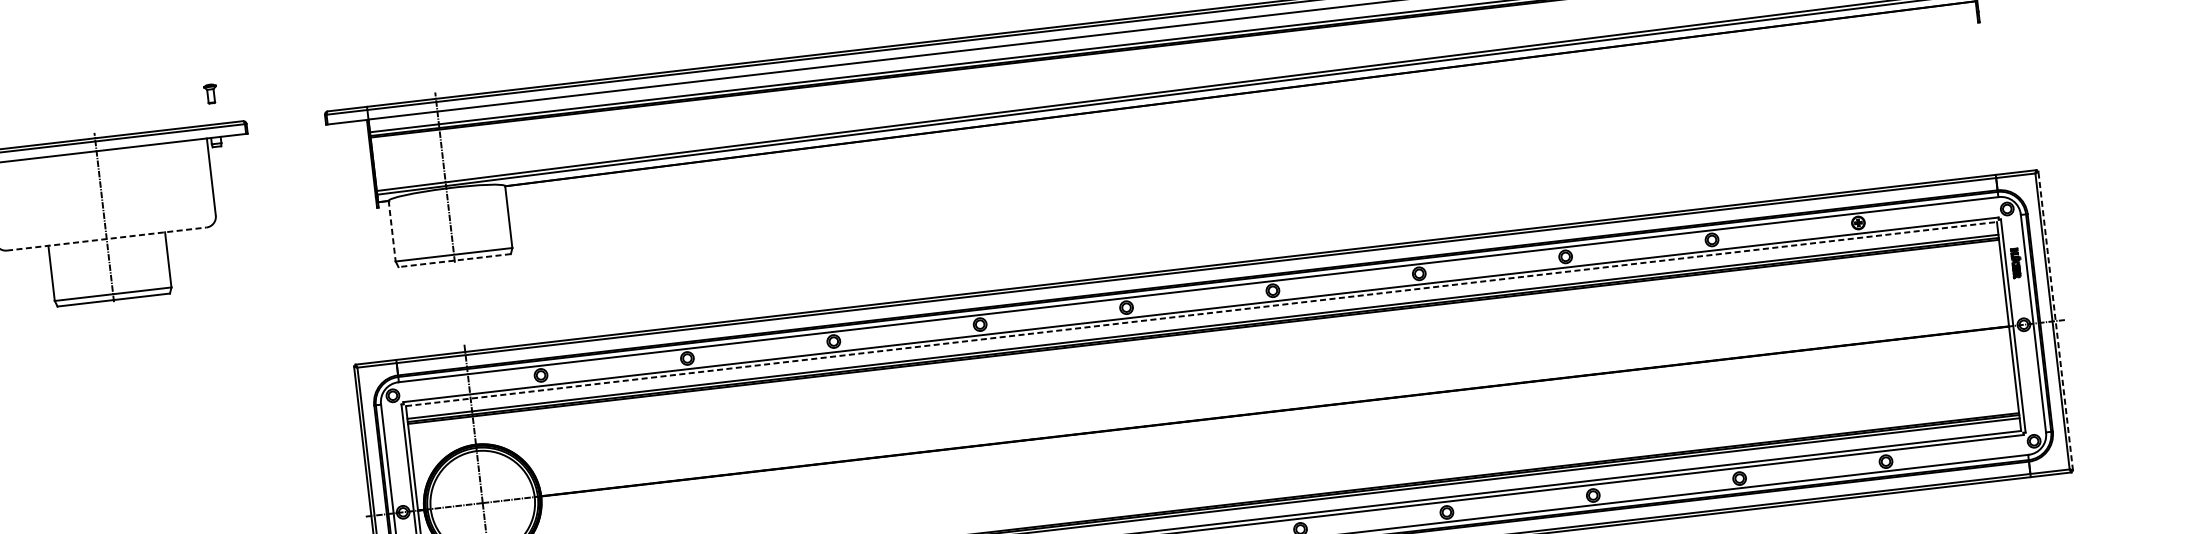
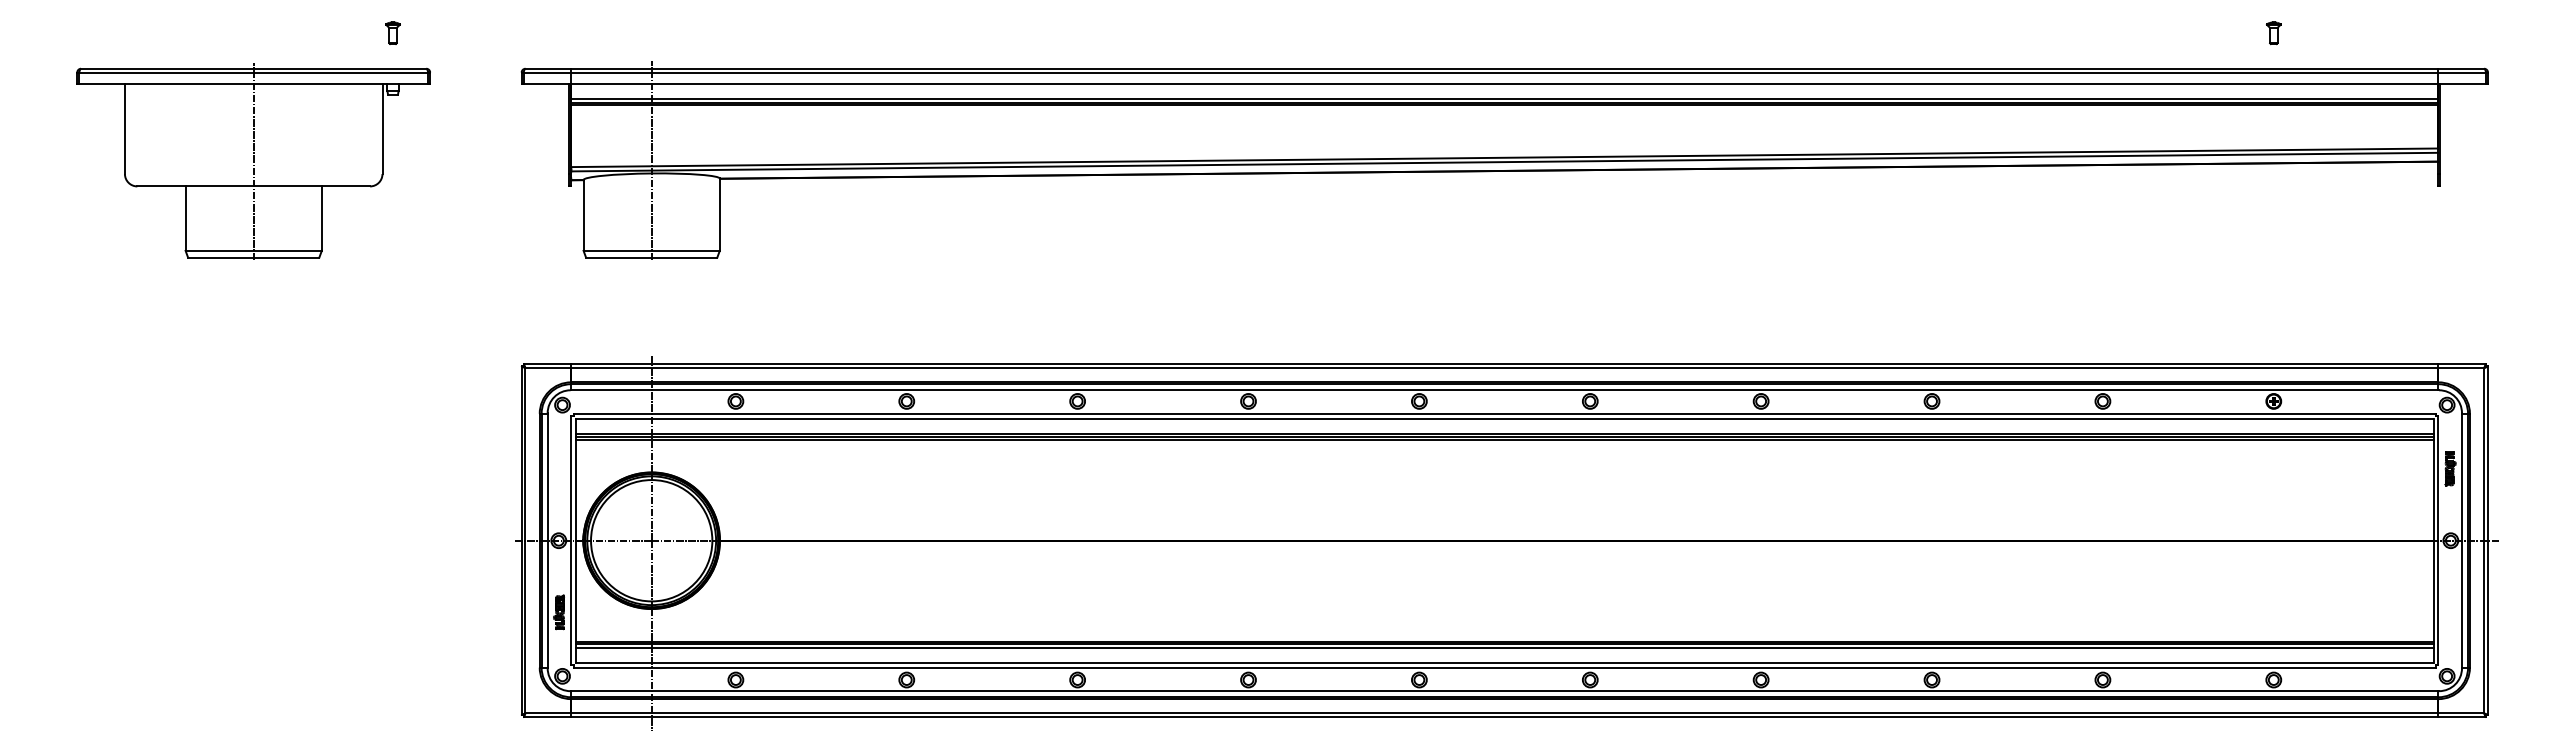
line: (392, 231) -> (583, 215), dashed -> solid
line: (107, 239) -> (254, 186), dashed -> solid
line: (454, 260) -> (651, 257), dashed -> solid
line: (1201, 313) -> (1504, 418), dashed -> solid
line: (2056, 320) -> (2488, 540), dashed -> solid

